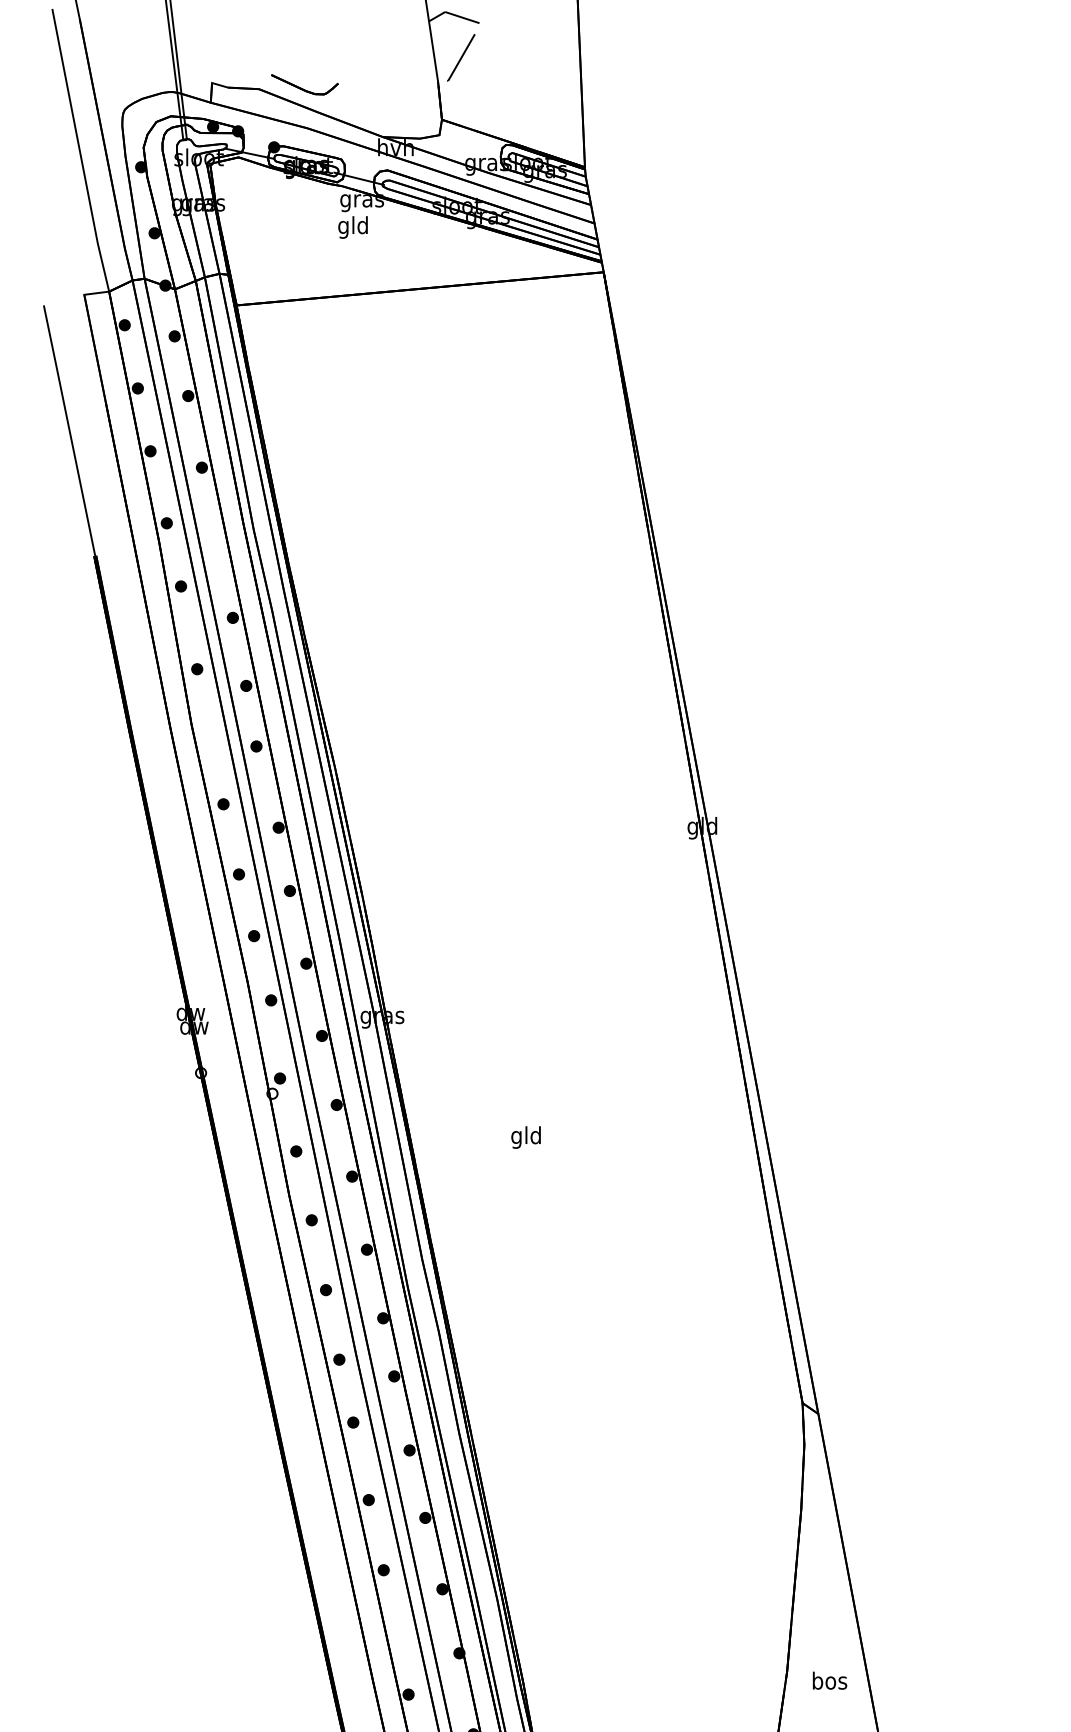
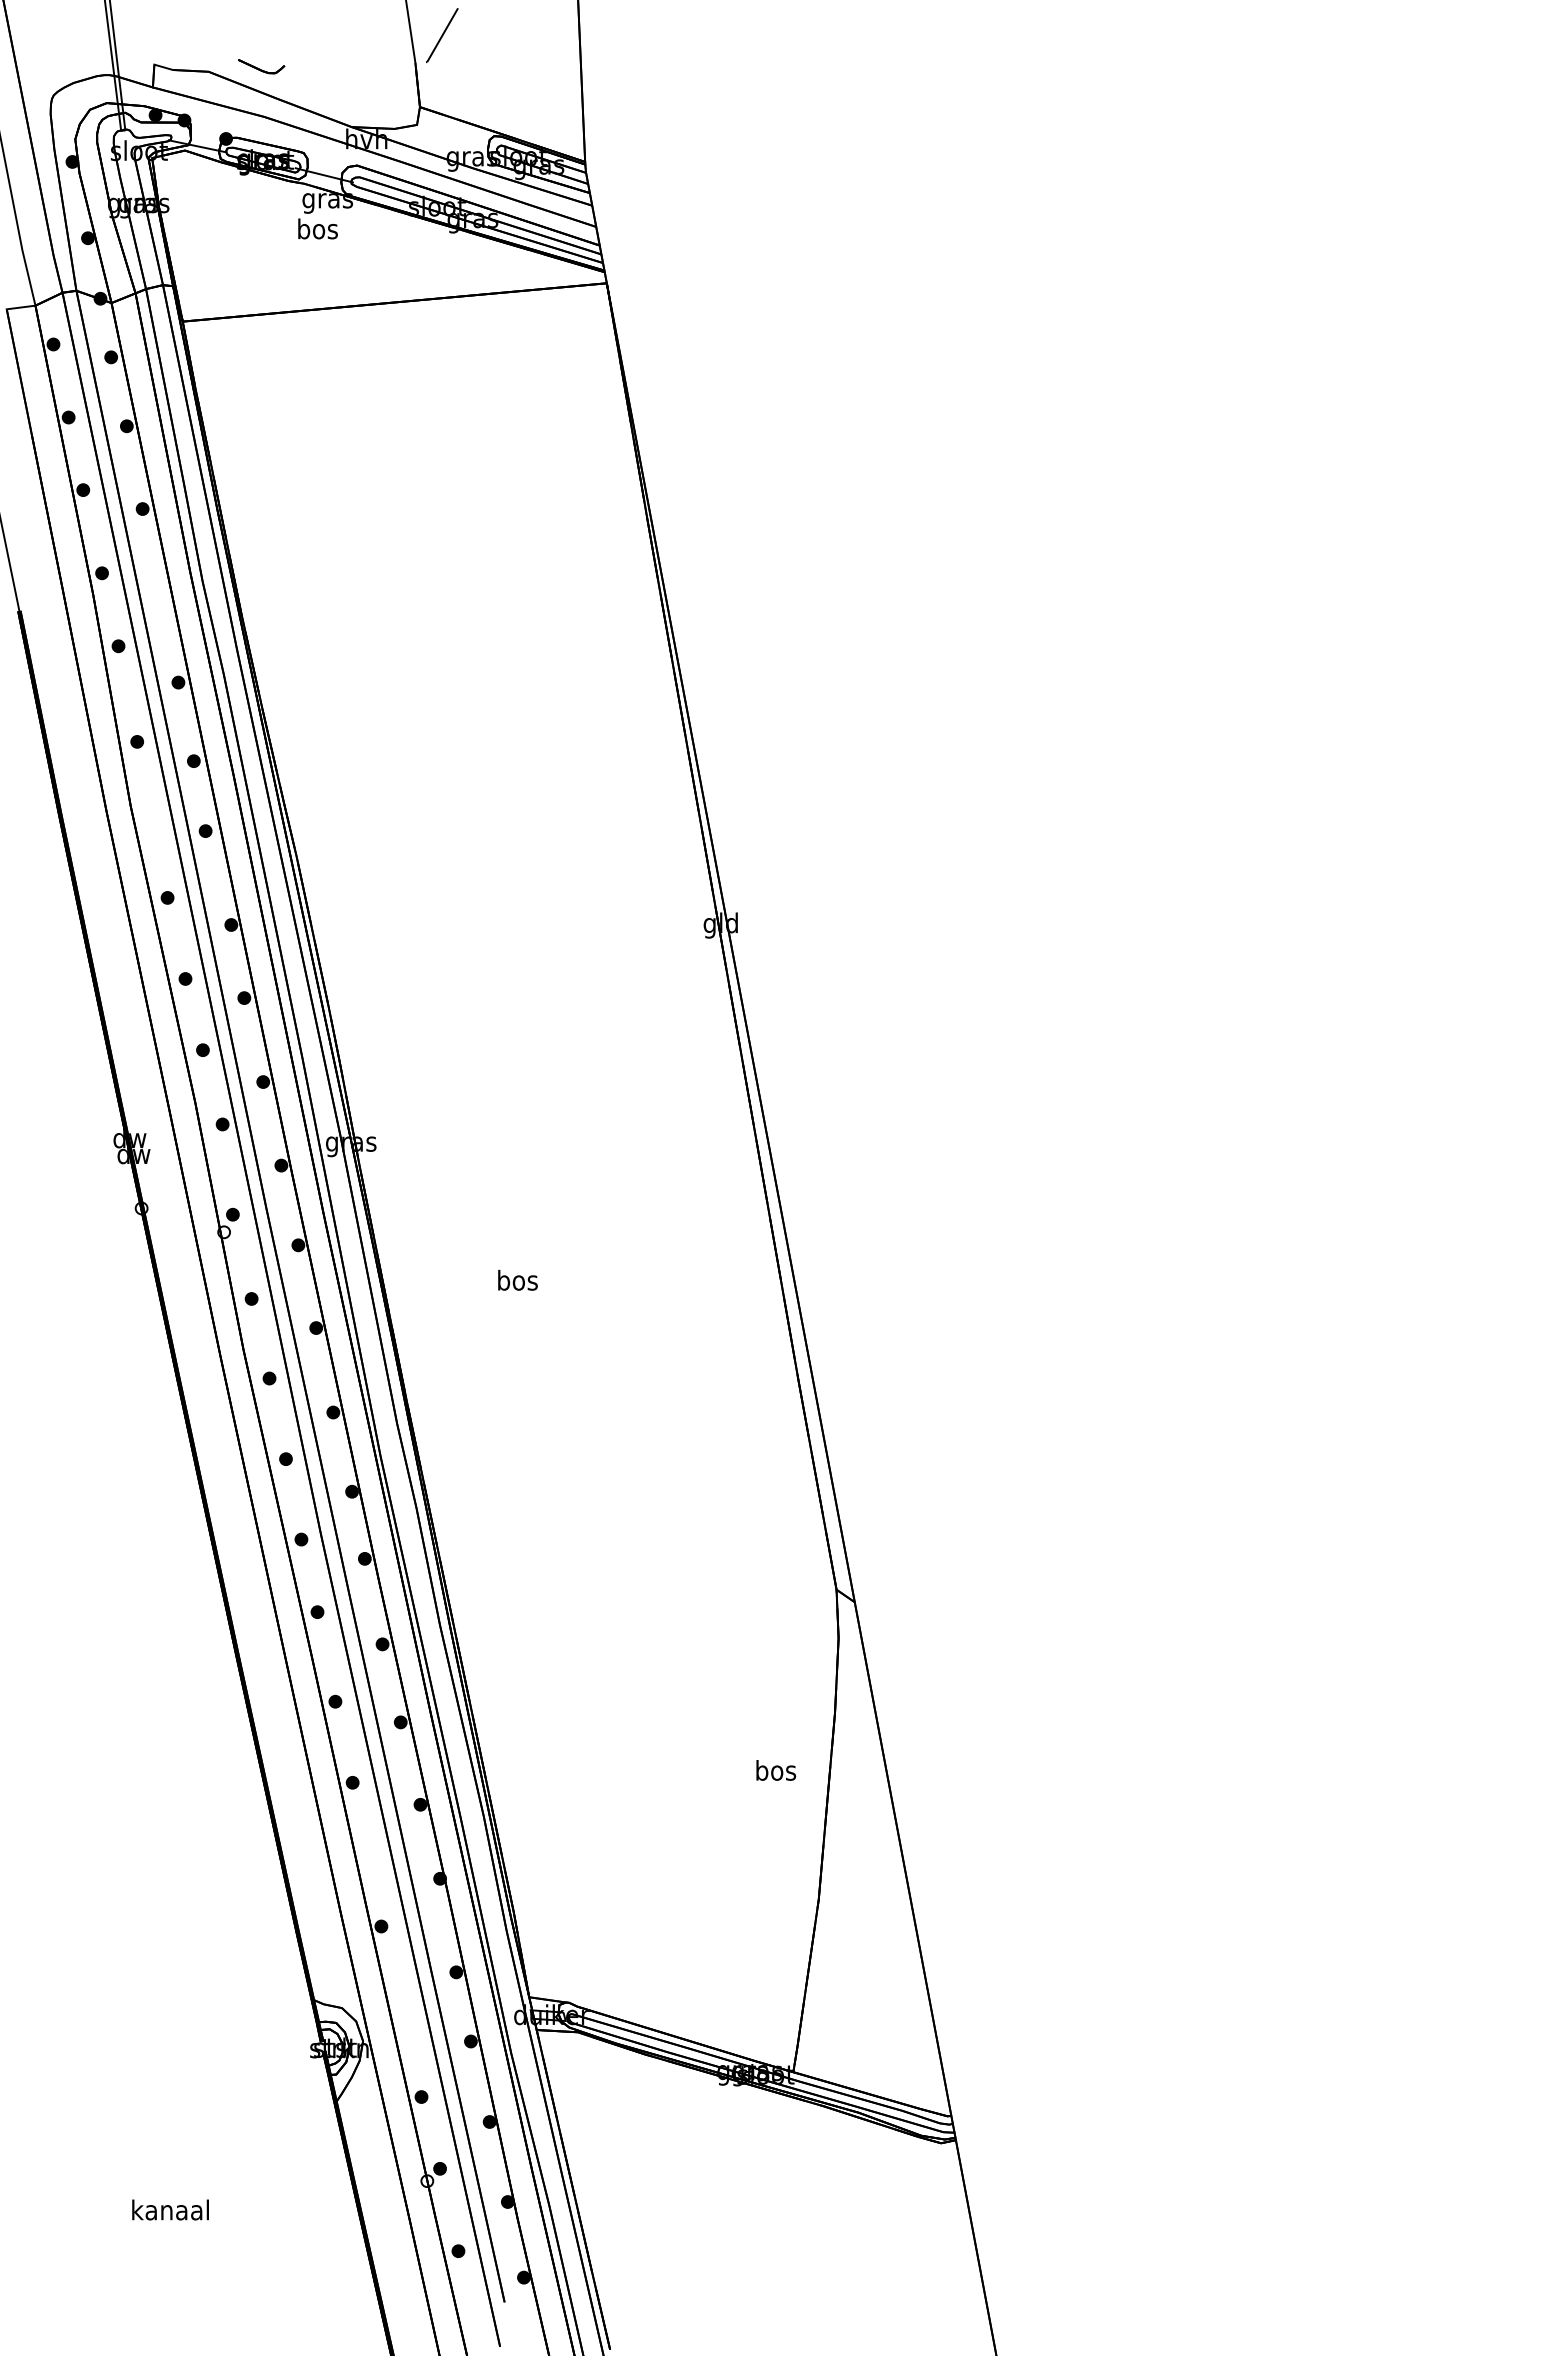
part: (304, 84) -> (261, 66), size x0.6
text: (353, 227) -> (317, 231), gld -> bos
text: (526, 1137) -> (517, 1282), gld -> bos
text: (830, 1680) -> (776, 1770), moved

